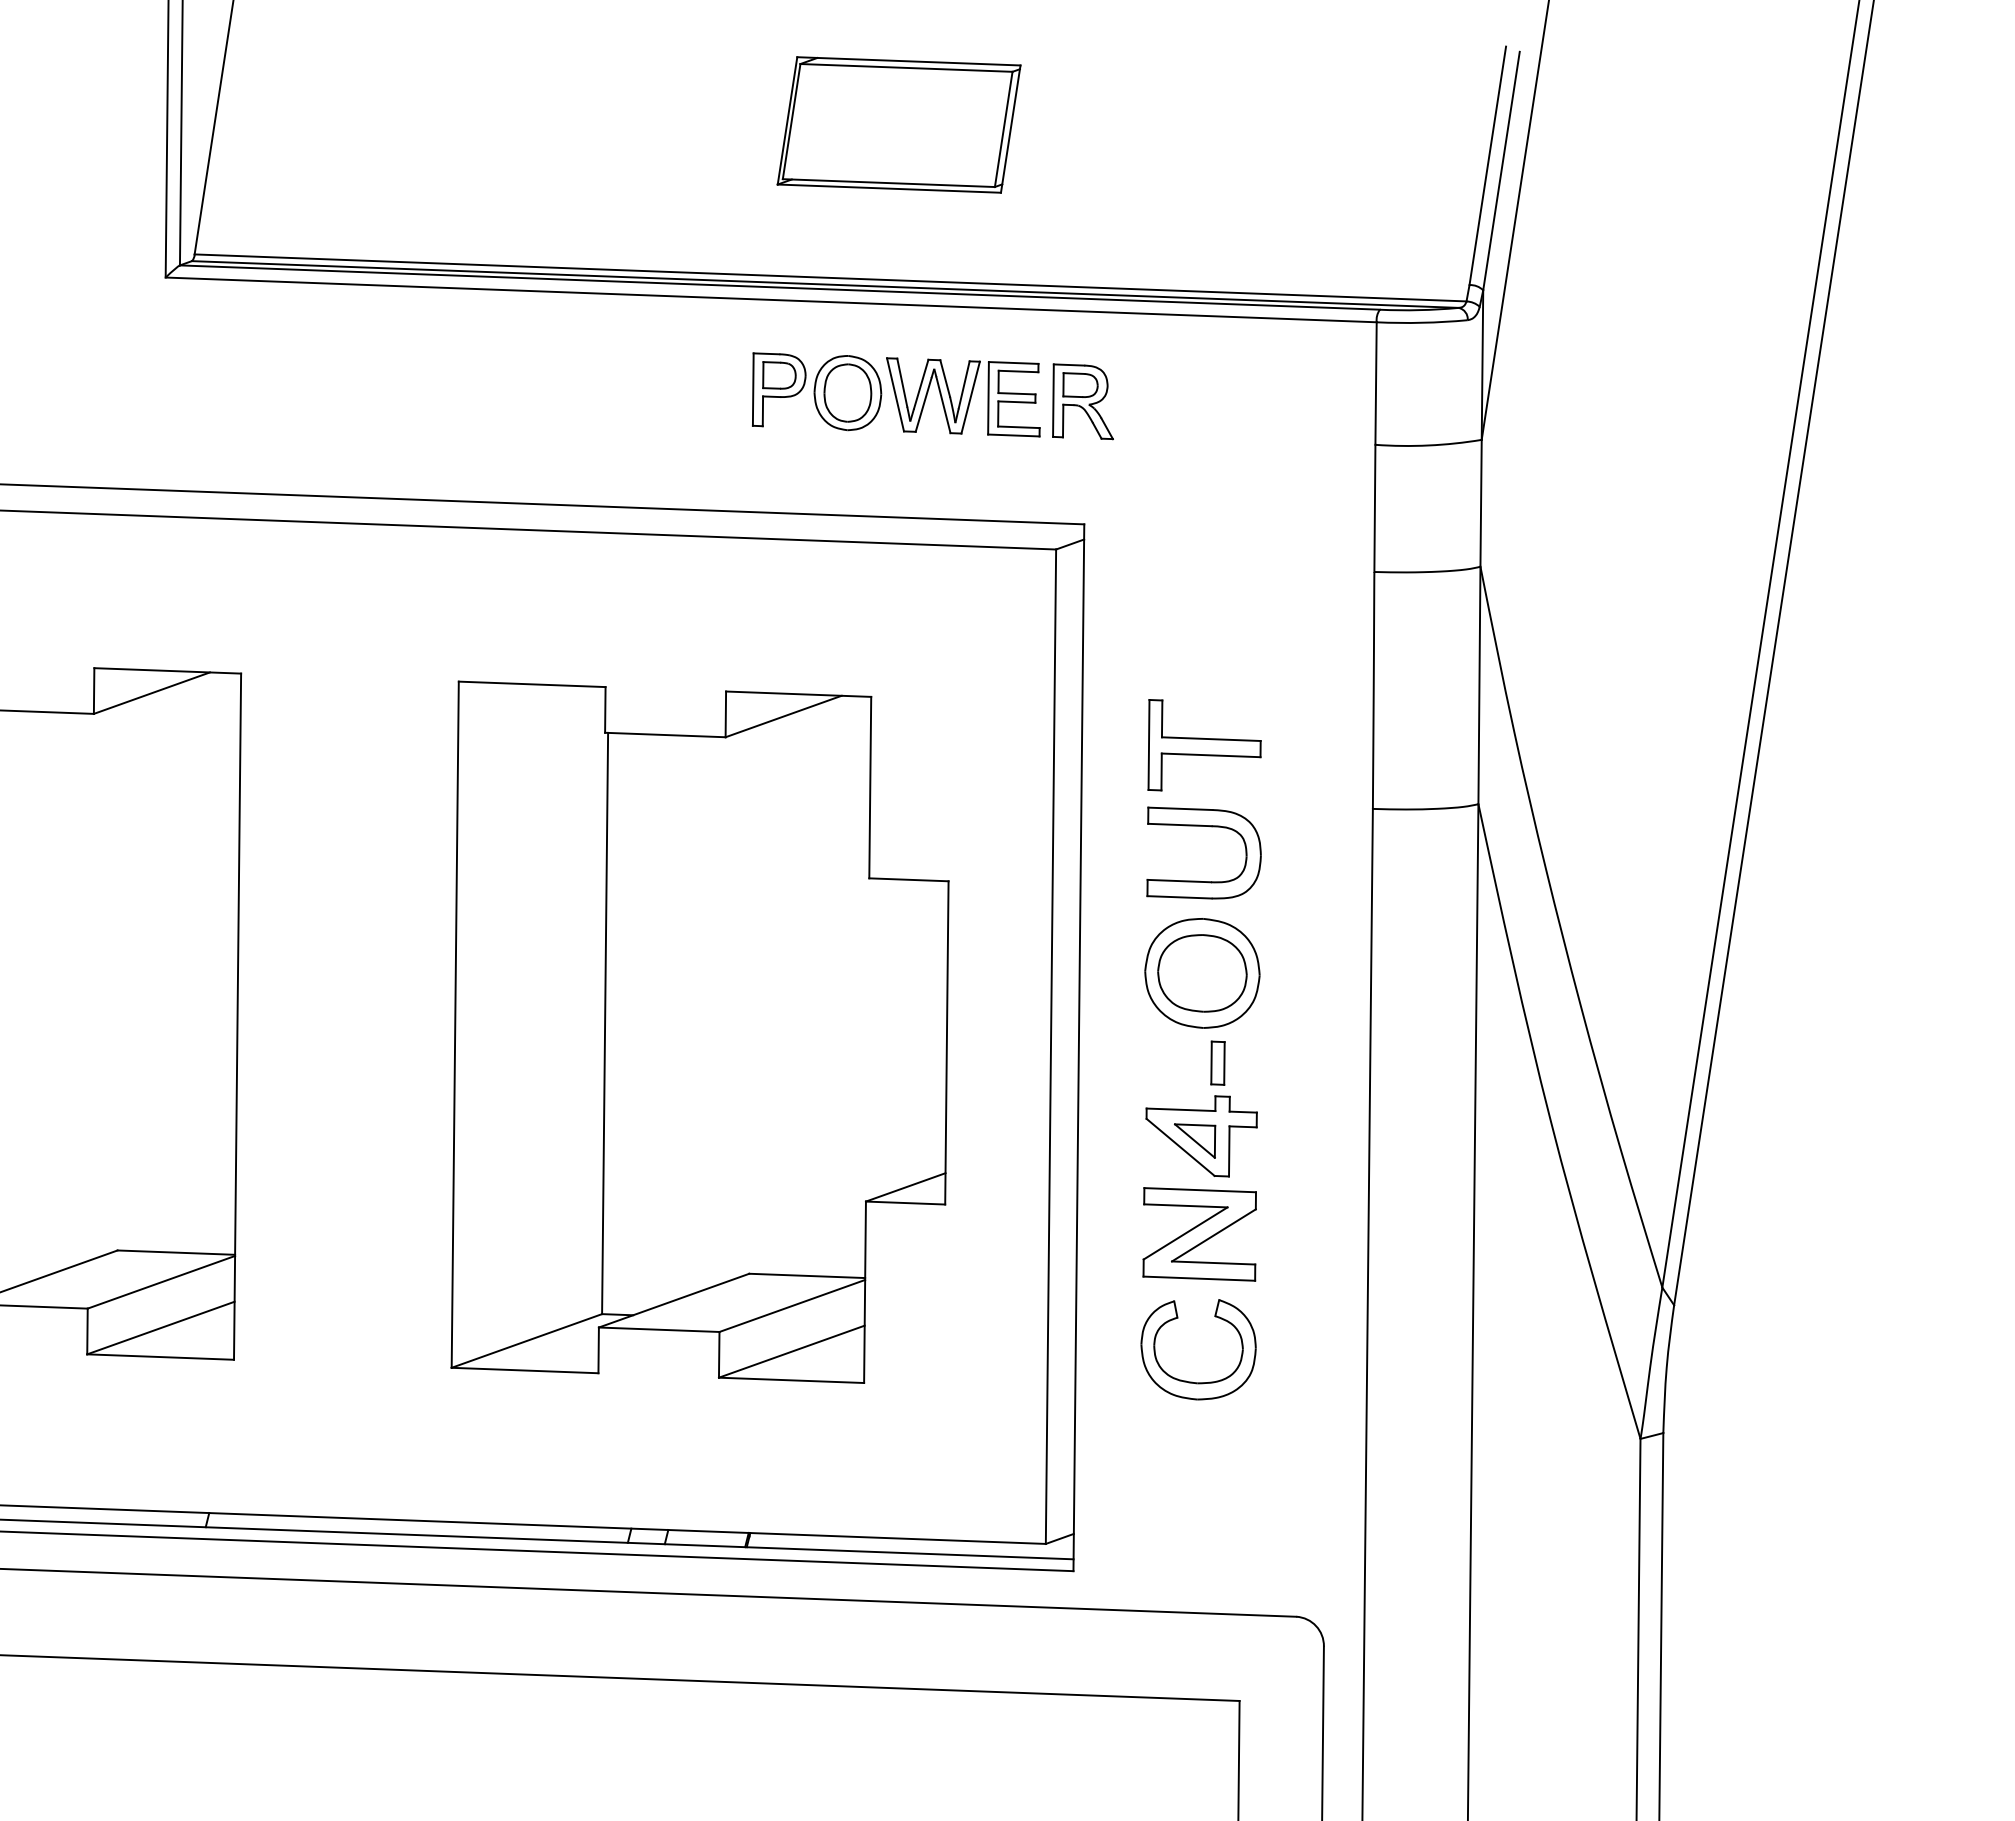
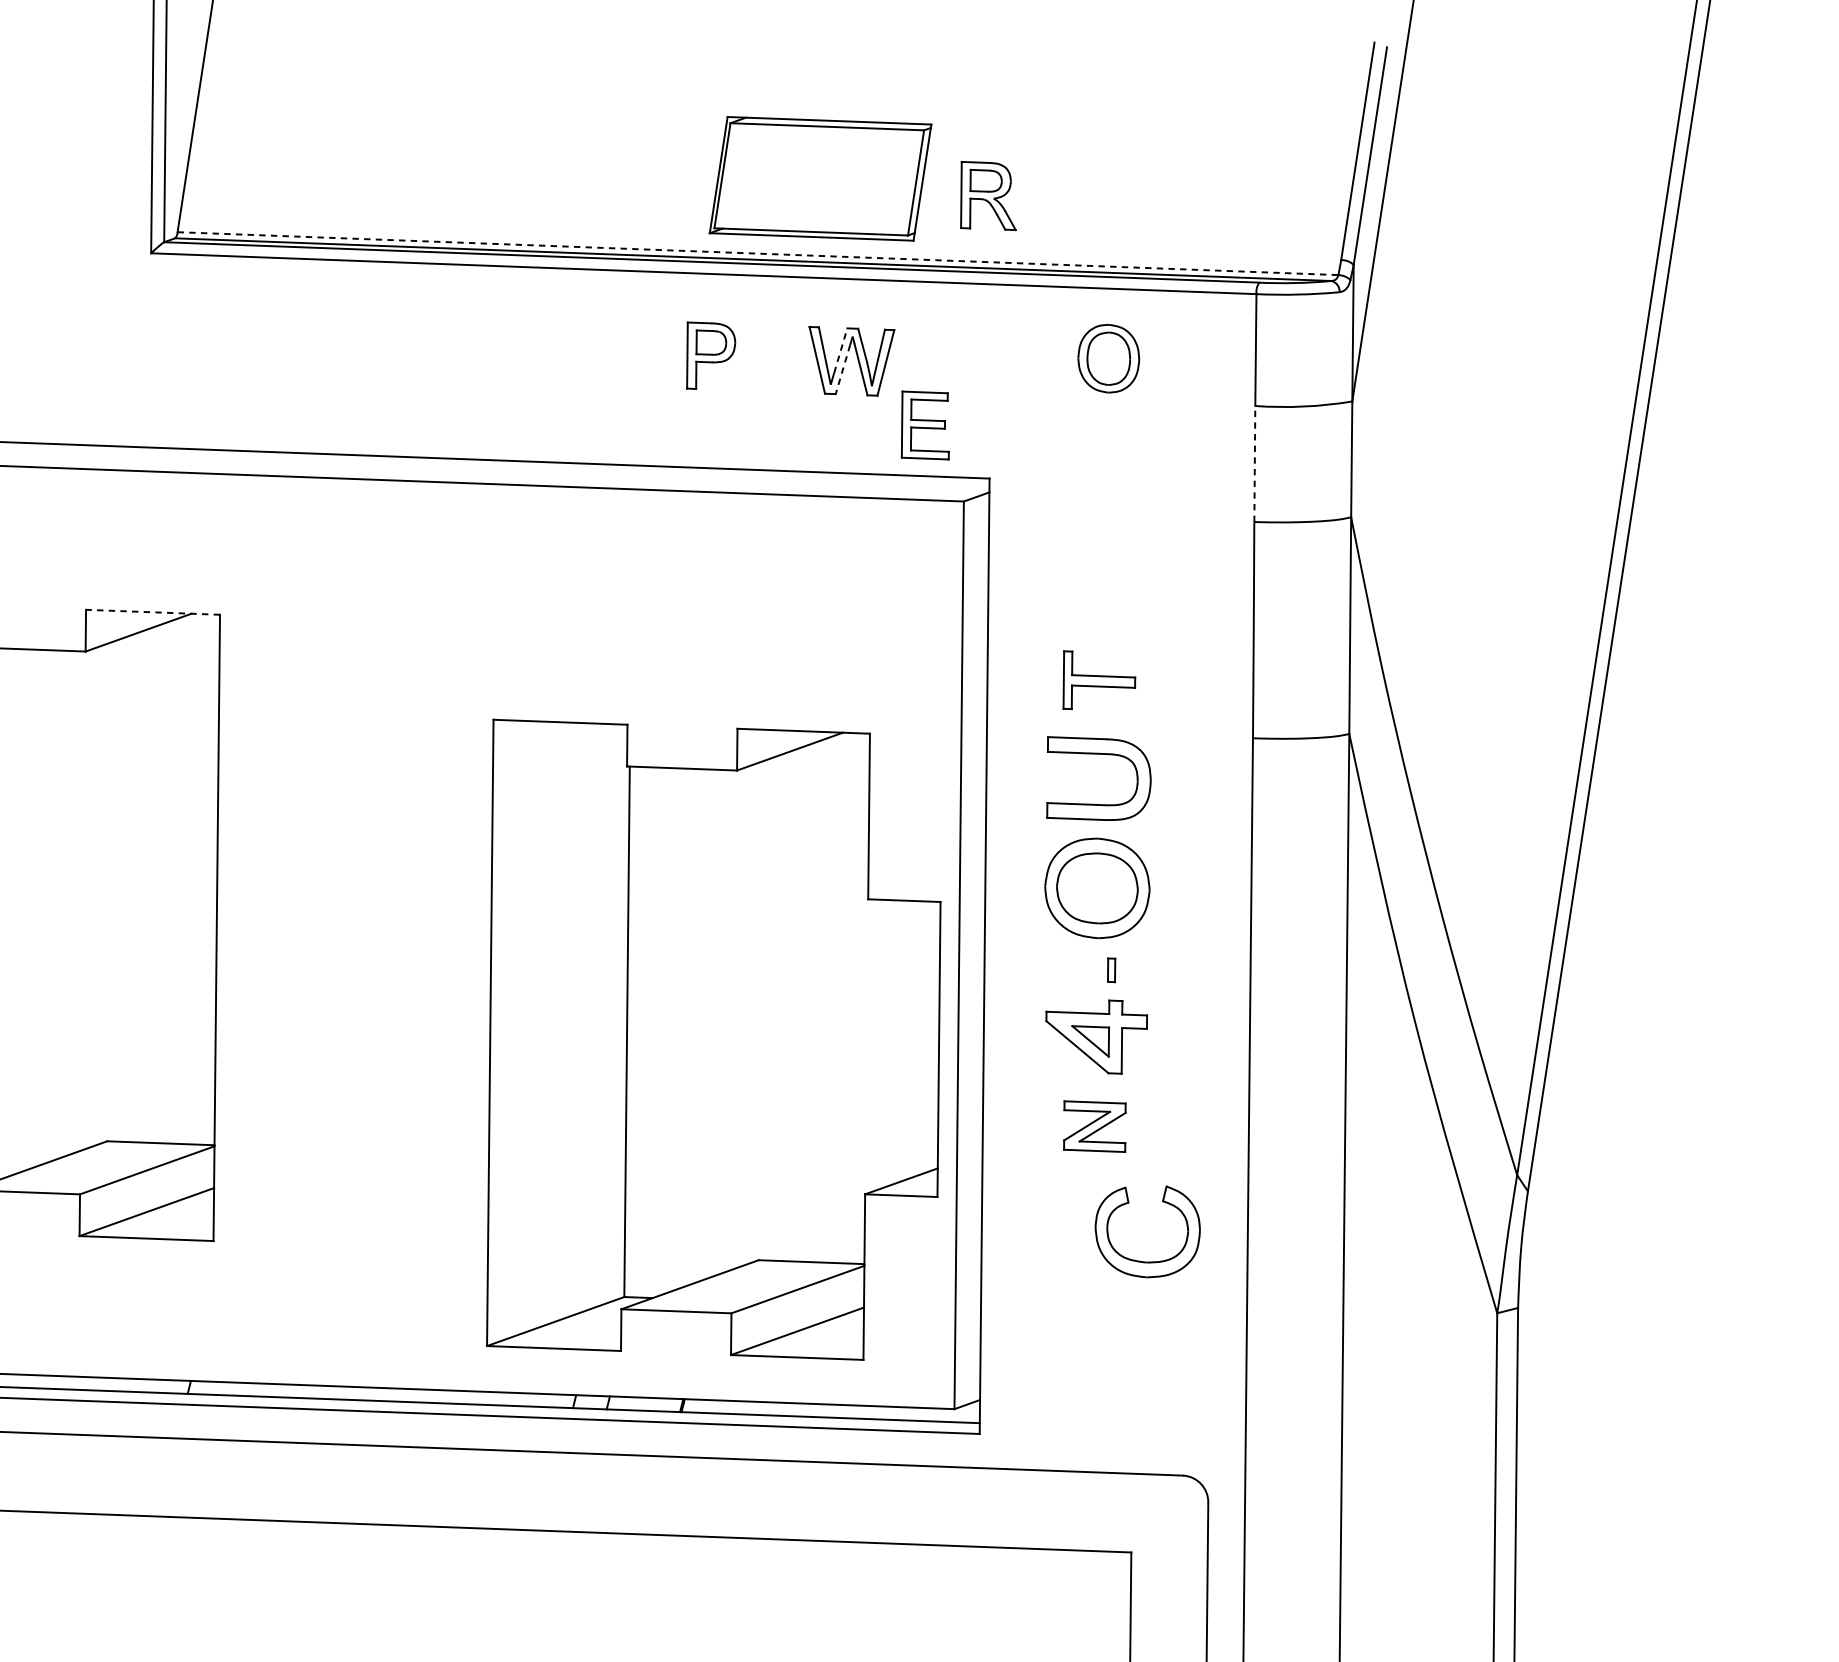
part: (898, 124) -> (820, 178), moved
line: (831, 277) -> (758, 253), solid -> dashed
line: (921, 384) -> (841, 350), solid -> dashed
part: (847, 393) -> (1108, 359), moved
part: (1013, 399) -> (924, 425), moved
part: (1082, 401) -> (987, 195), moved
line: (923, 405) -> (842, 370), solid -> dashed
line: (1374, 508) -> (1254, 464), solid -> dashed
line: (167, 670) -> (152, 611), solid -> dashed
part: (1204, 745) -> (1099, 680), size x0.7
part: (699, 1031) -> (713, 1039), moved
part: (1217, 1062) -> (1111, 969), size x0.6
part: (1199, 1234) -> (1094, 1126), size x0.6
part: (1192, 1381) -> (1142, 1260), moved

